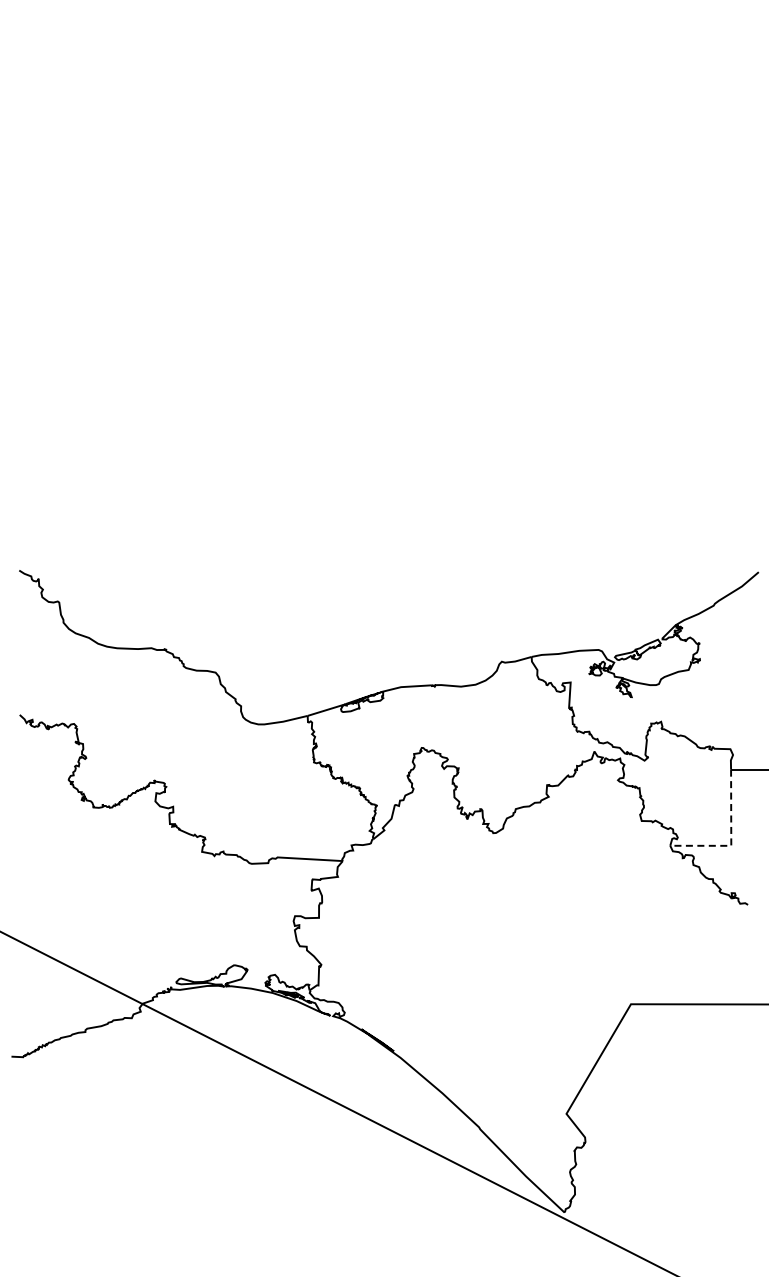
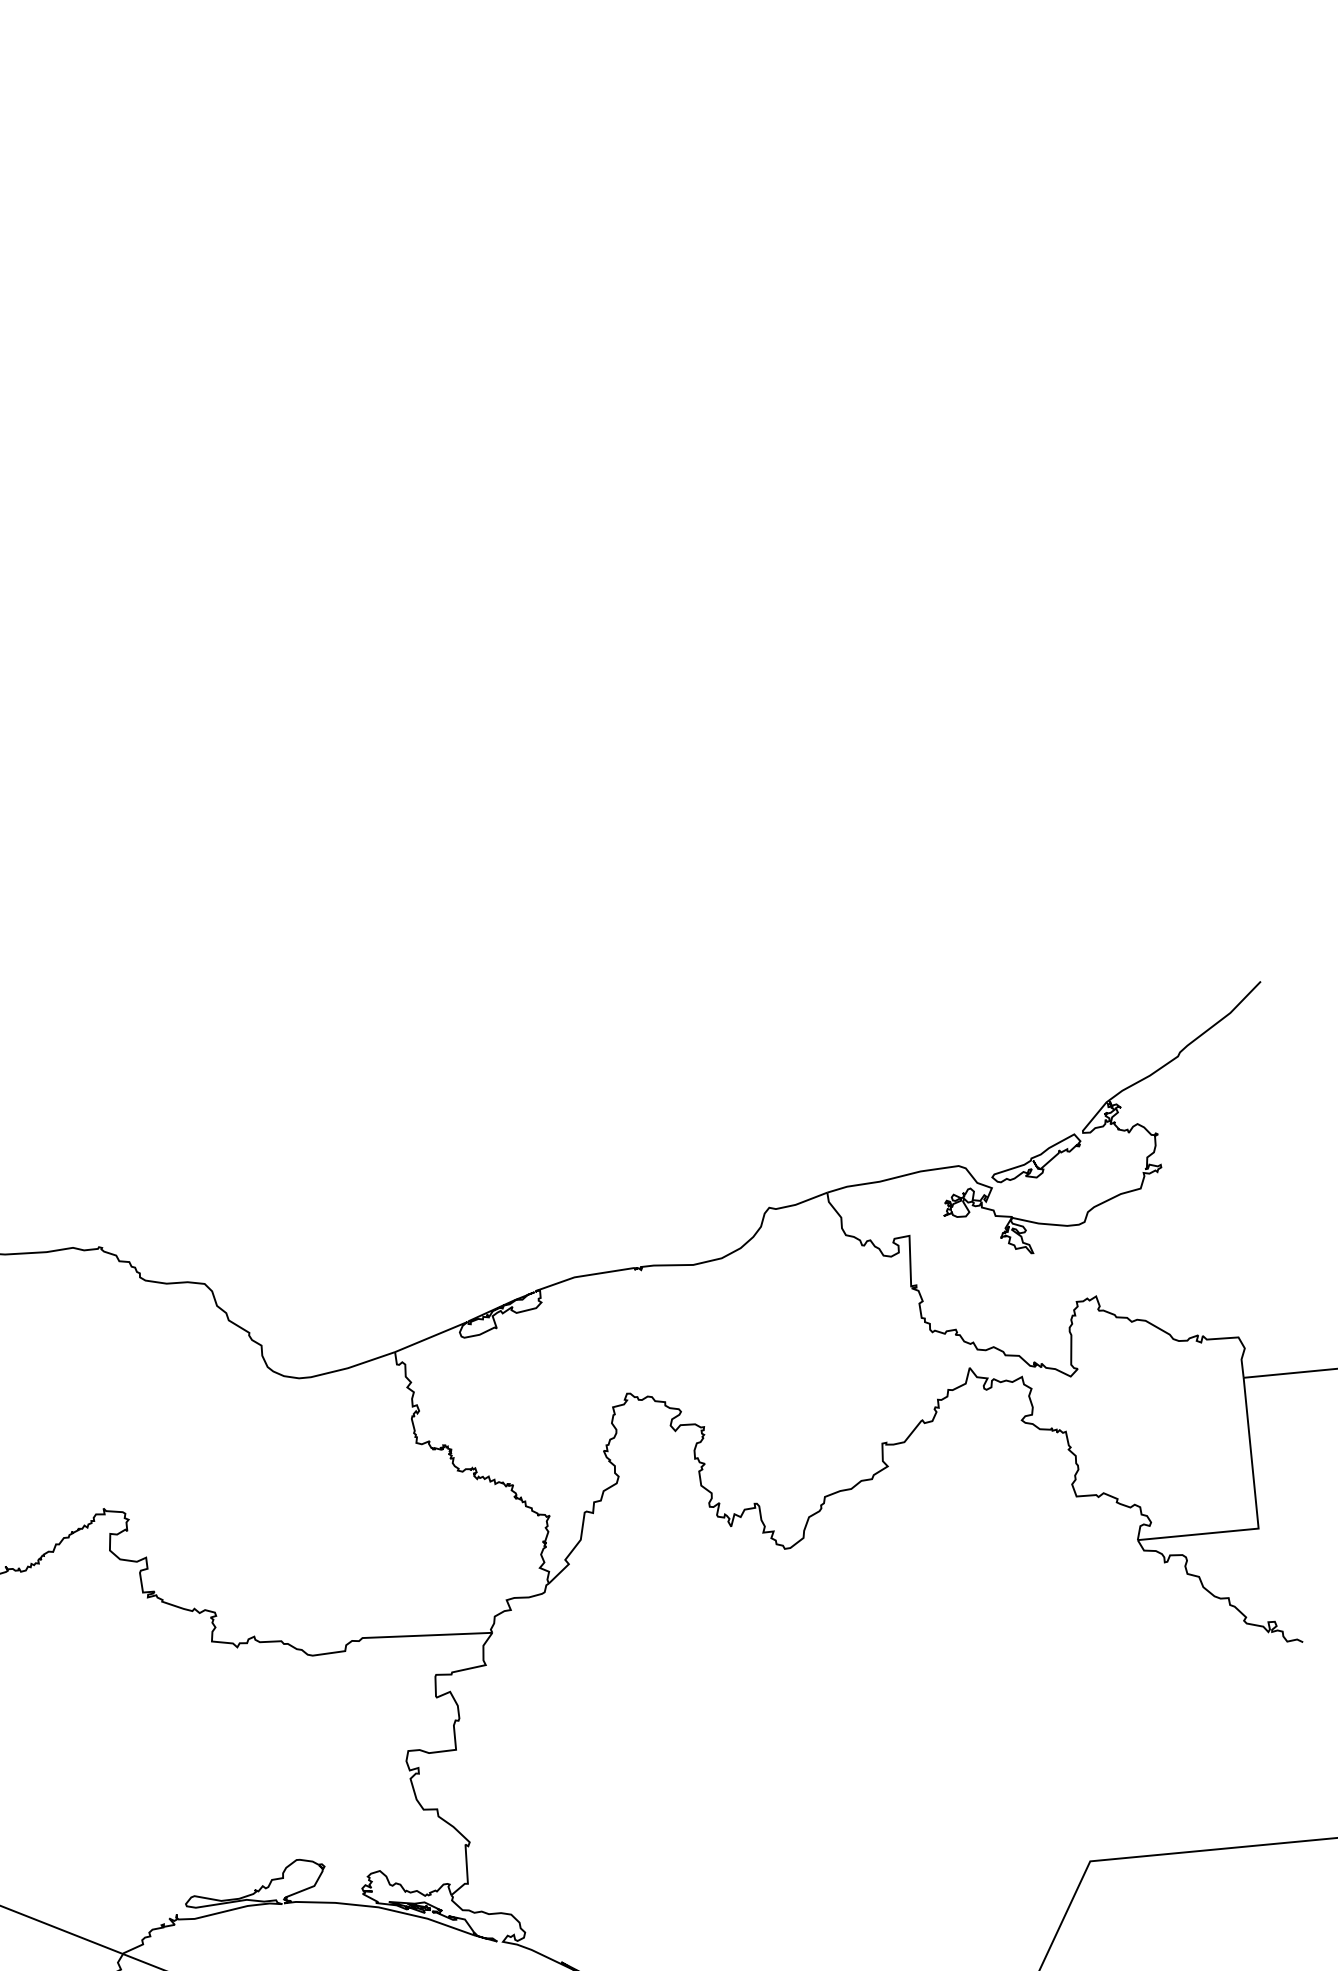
line: (731, 838) -> (1257, 1514), dashed -> solid

